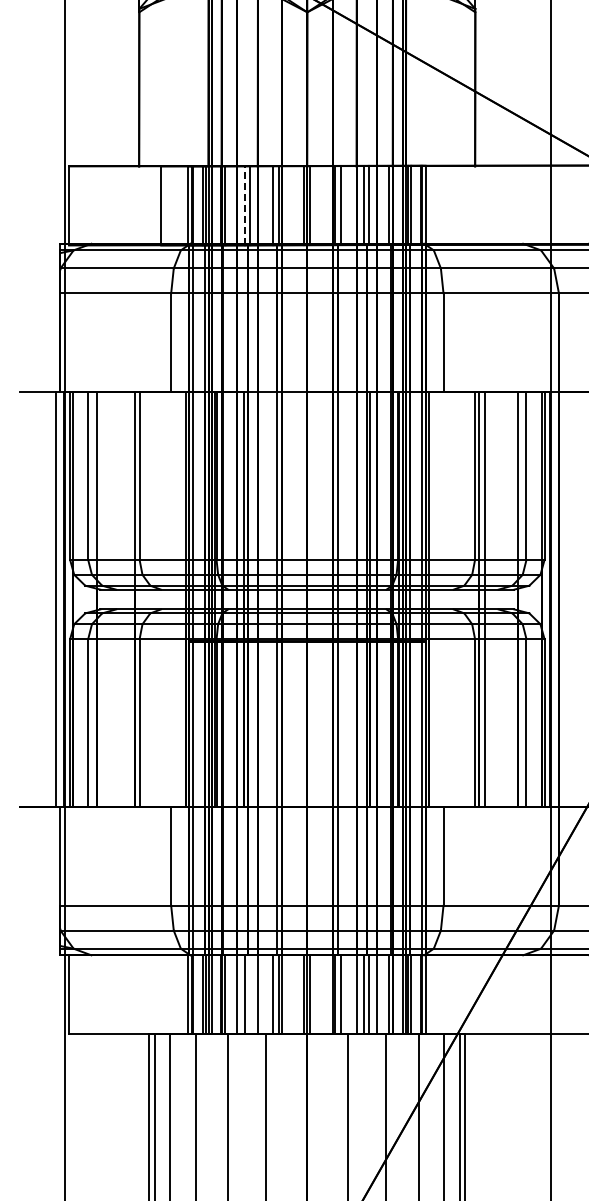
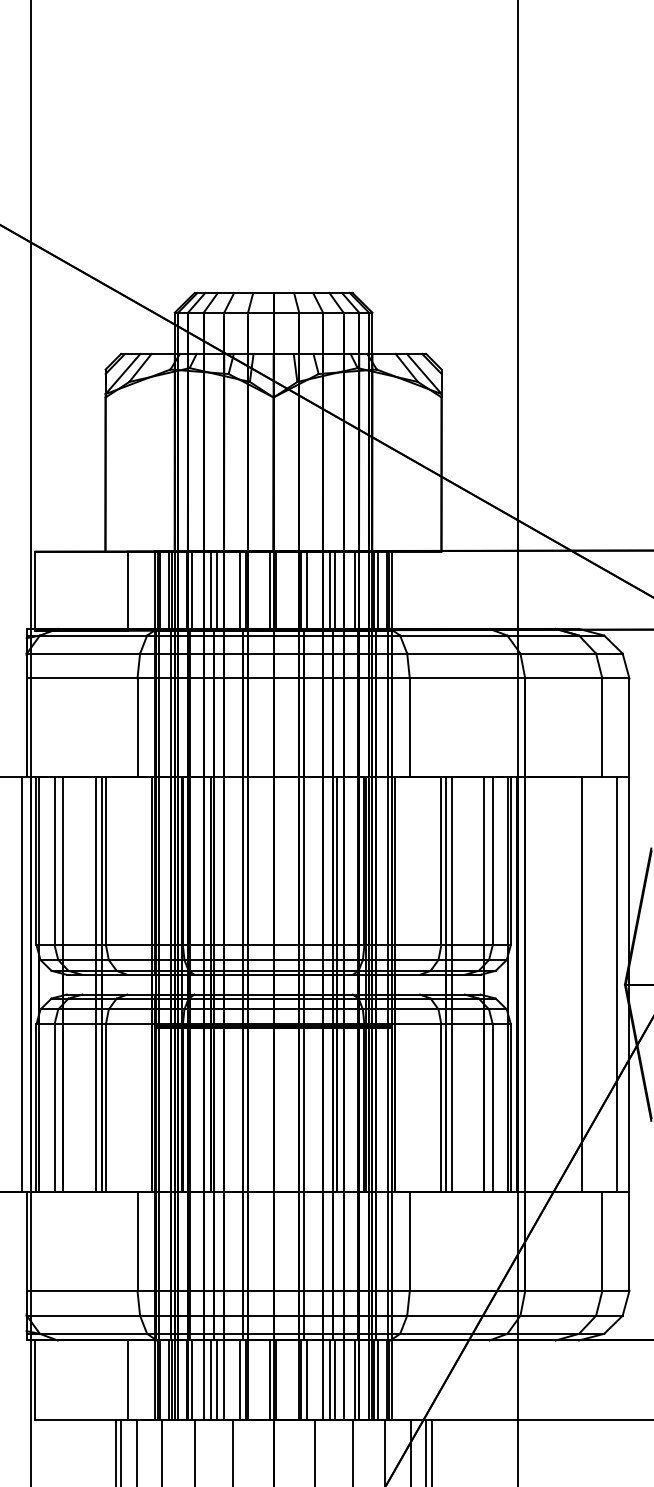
line: (245, 205) -> (211, 590), dashed -> solid
line: (129, 599) -> (95, 984), added
line: (161, 994) -> (127, 1379), added
line: (250, 994) -> (216, 1379), added

